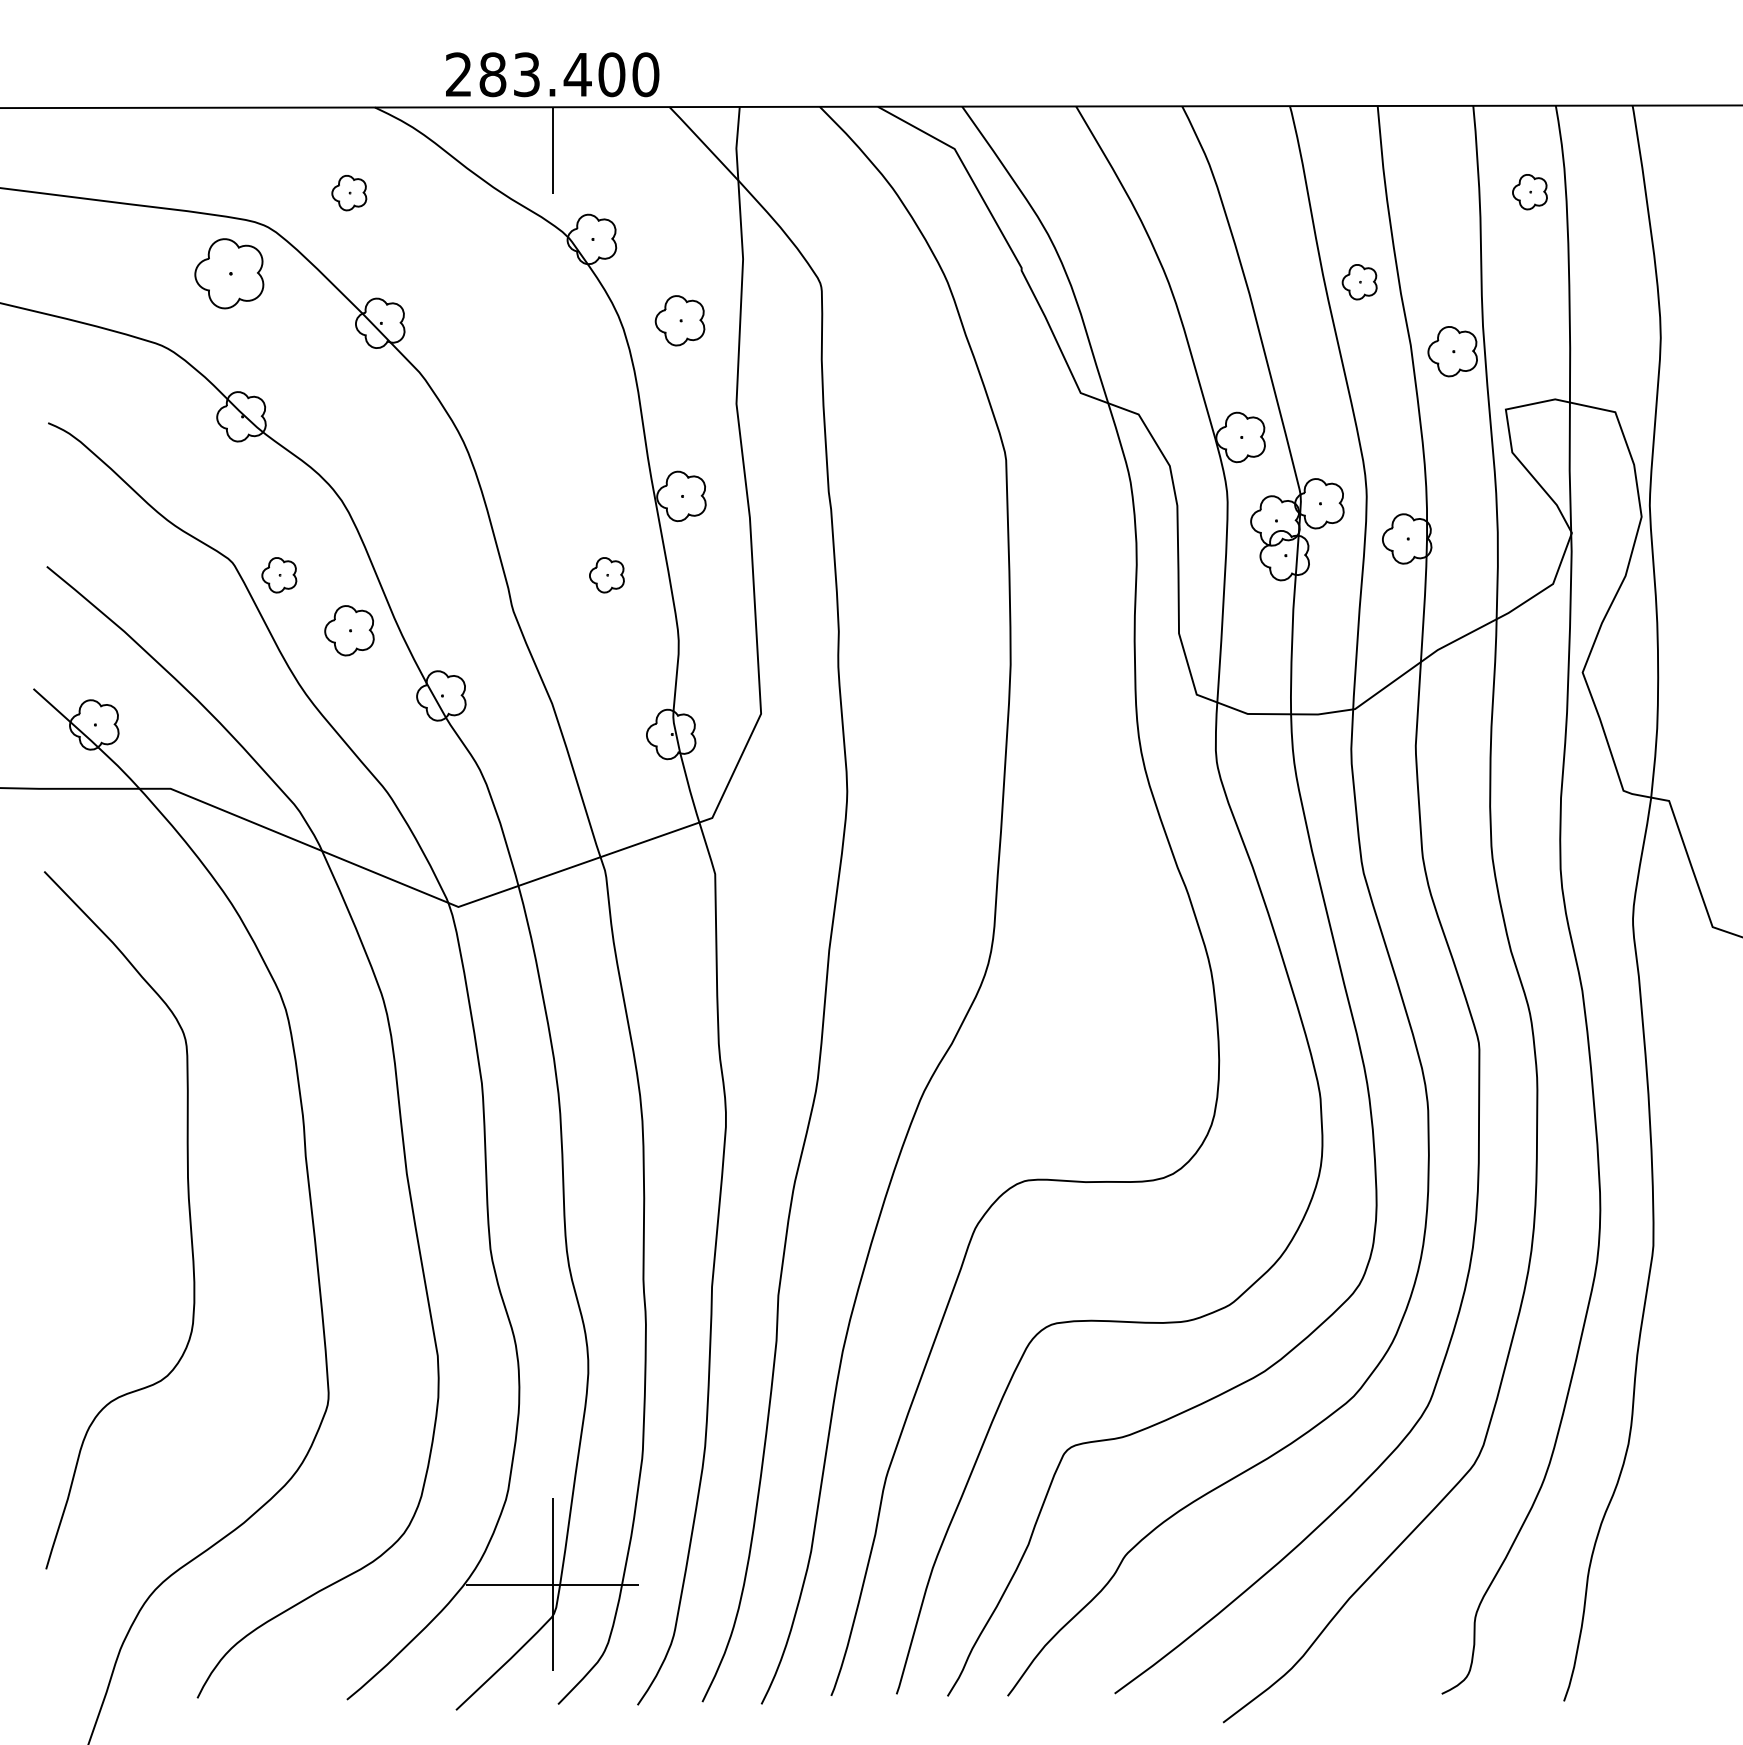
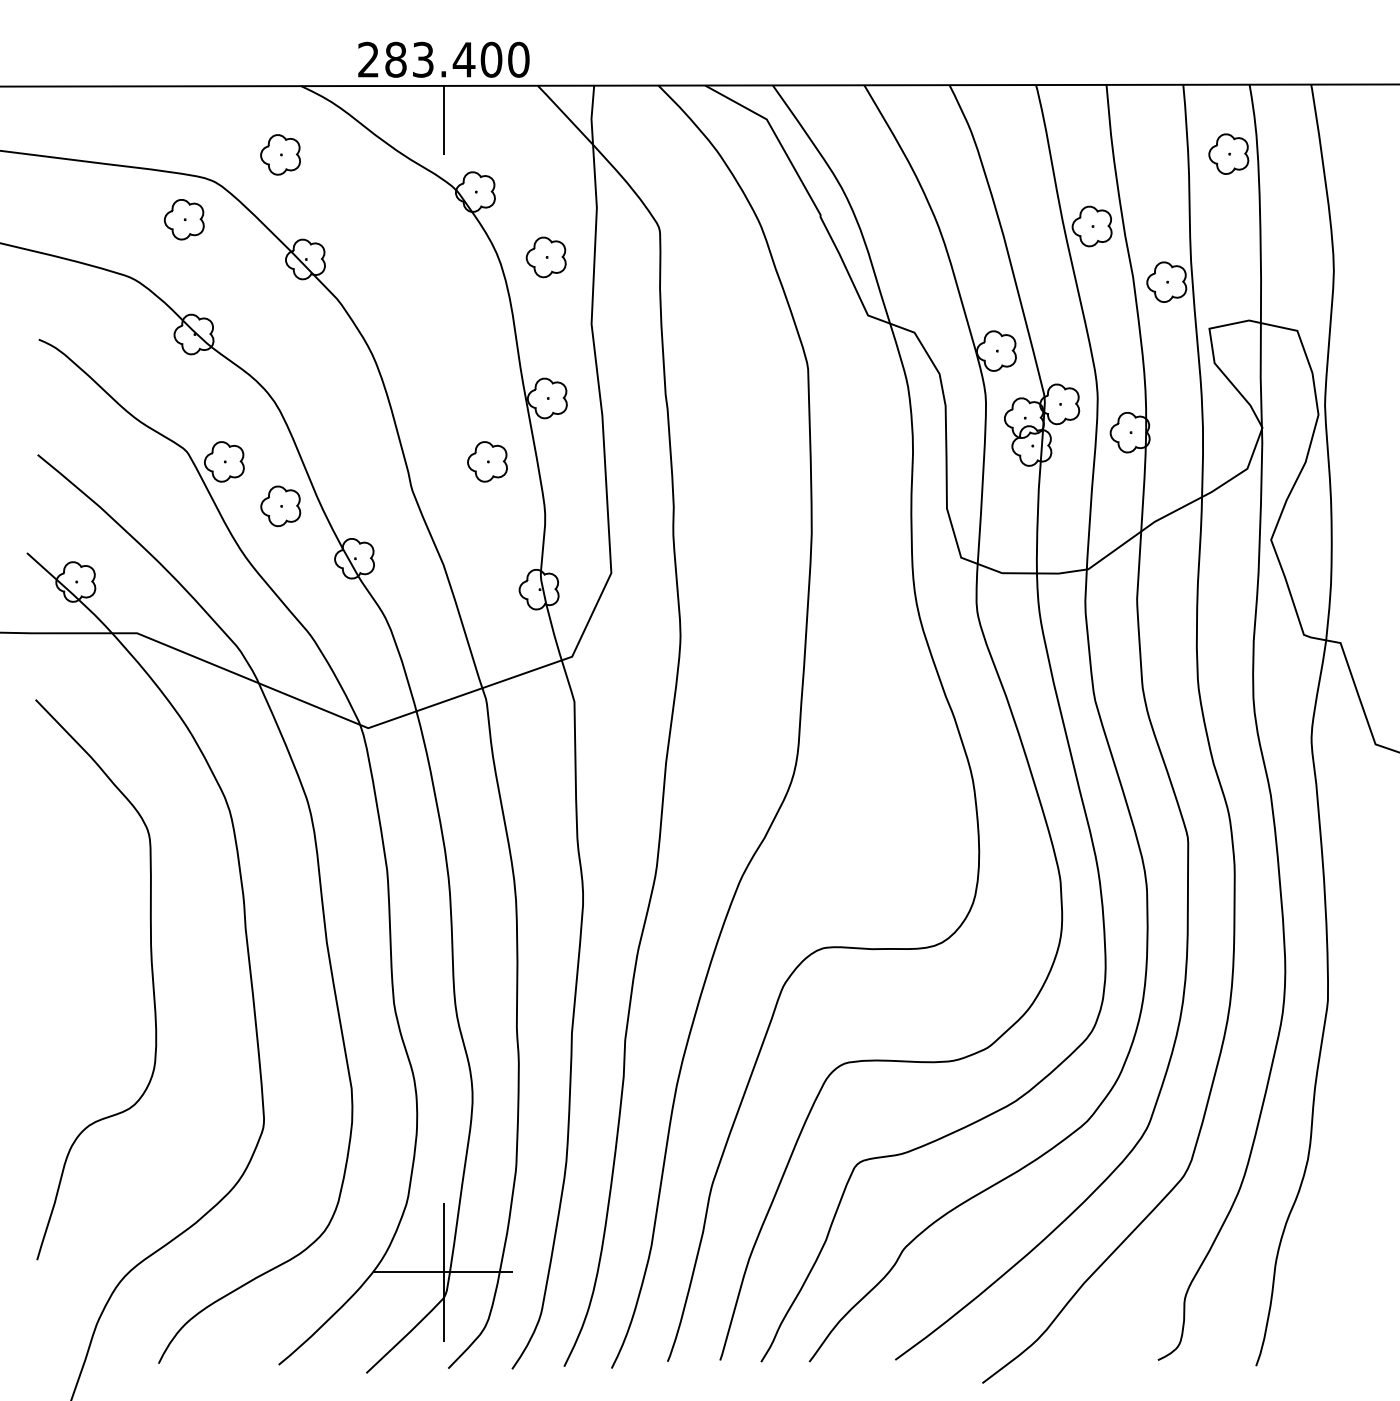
part: (1529, 191) -> (1228, 153), size x1.43
part: (349, 192) -> (280, 154), size x1.43
part: (229, 273) -> (184, 219), size x0.71
part: (1359, 281) -> (1091, 225), size x1.43
part: (279, 574) -> (224, 461), size x1.43
part: (606, 574) -> (487, 461), size x1.43

